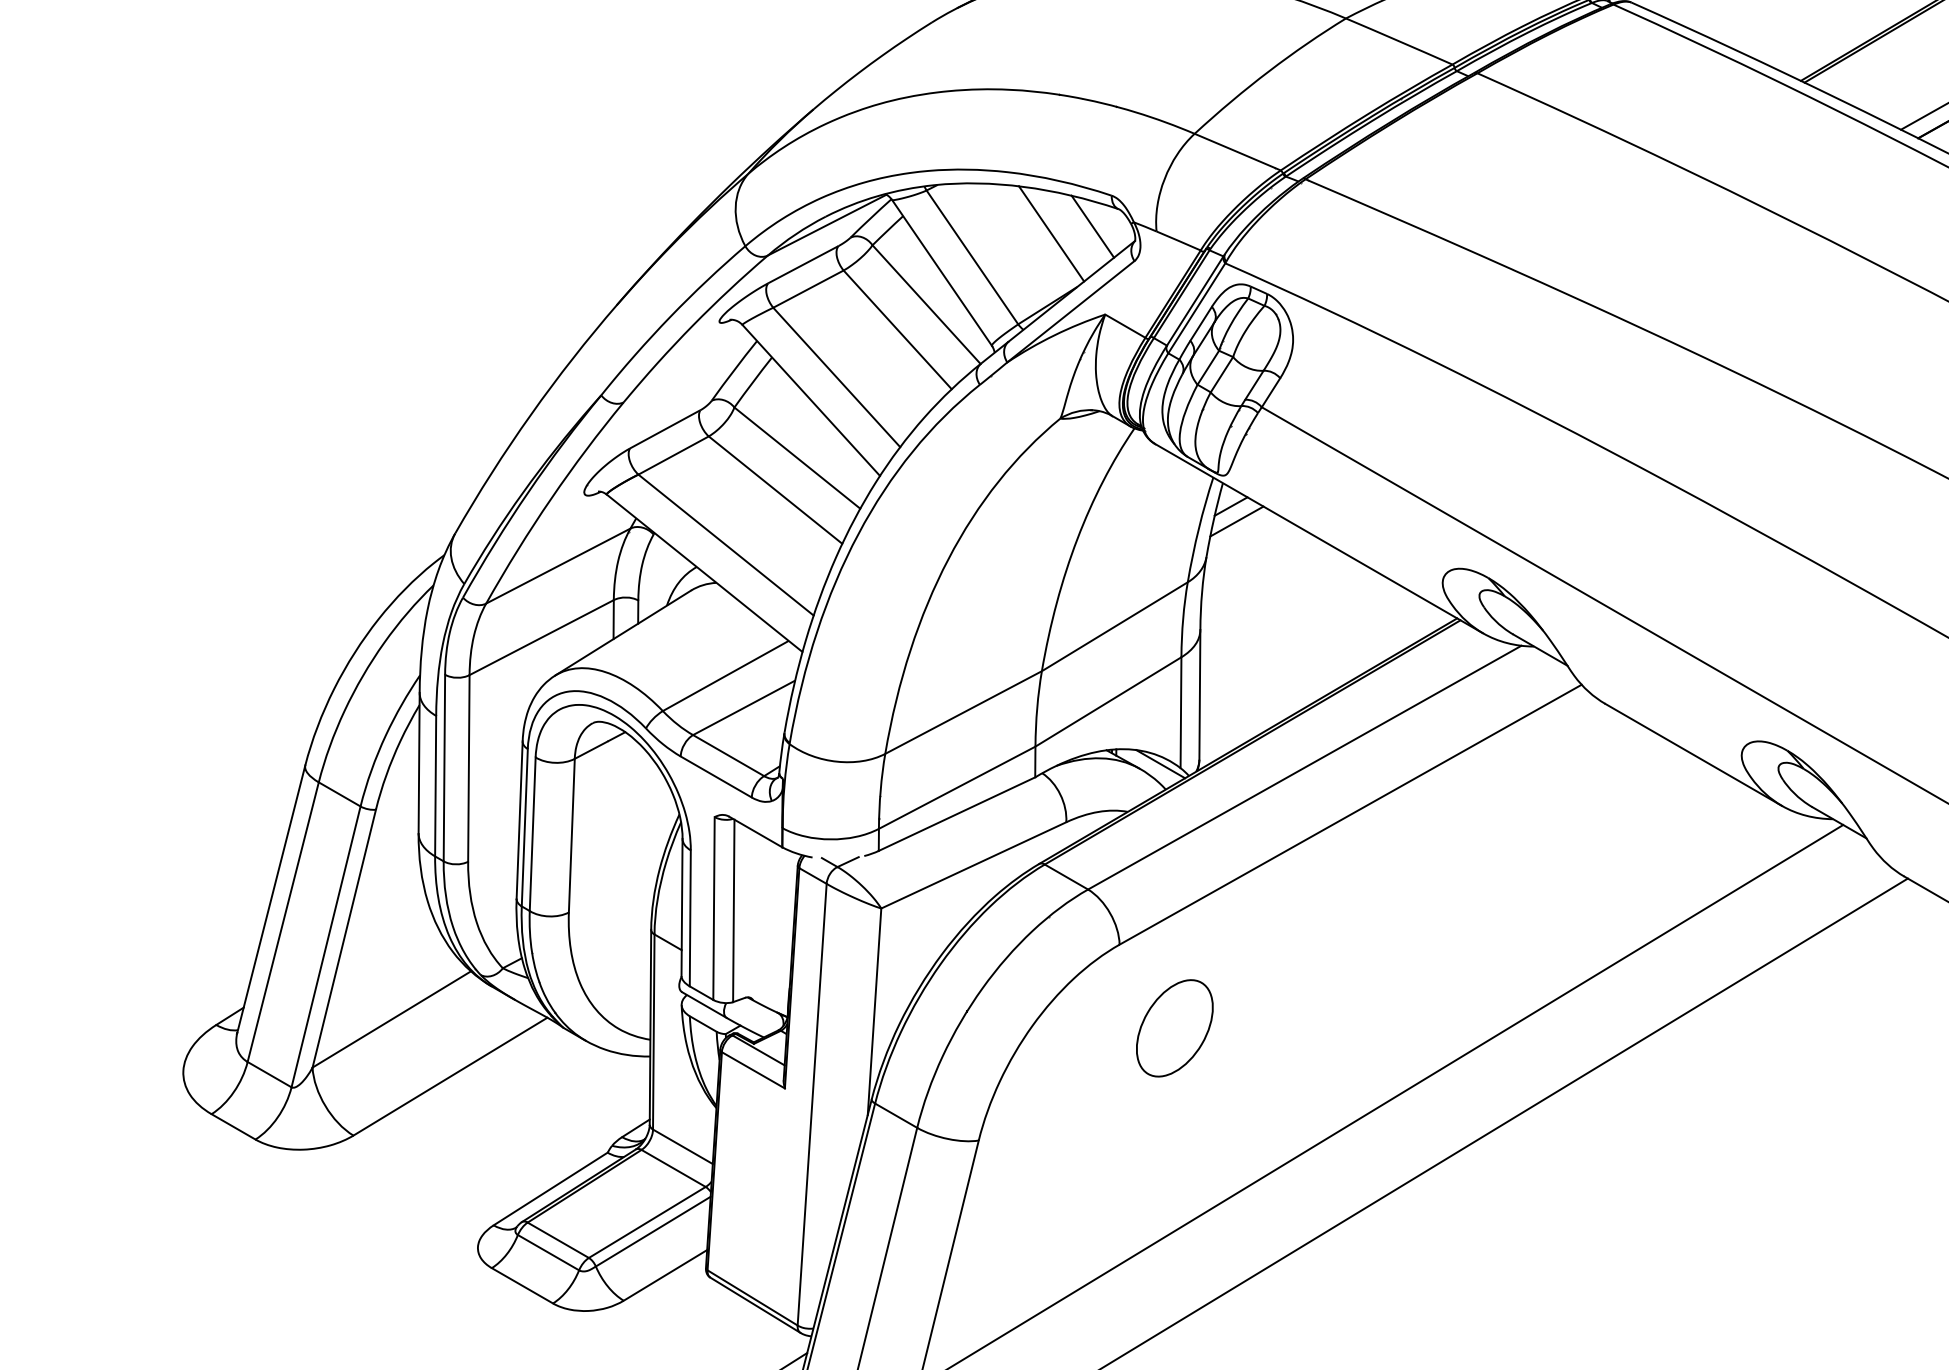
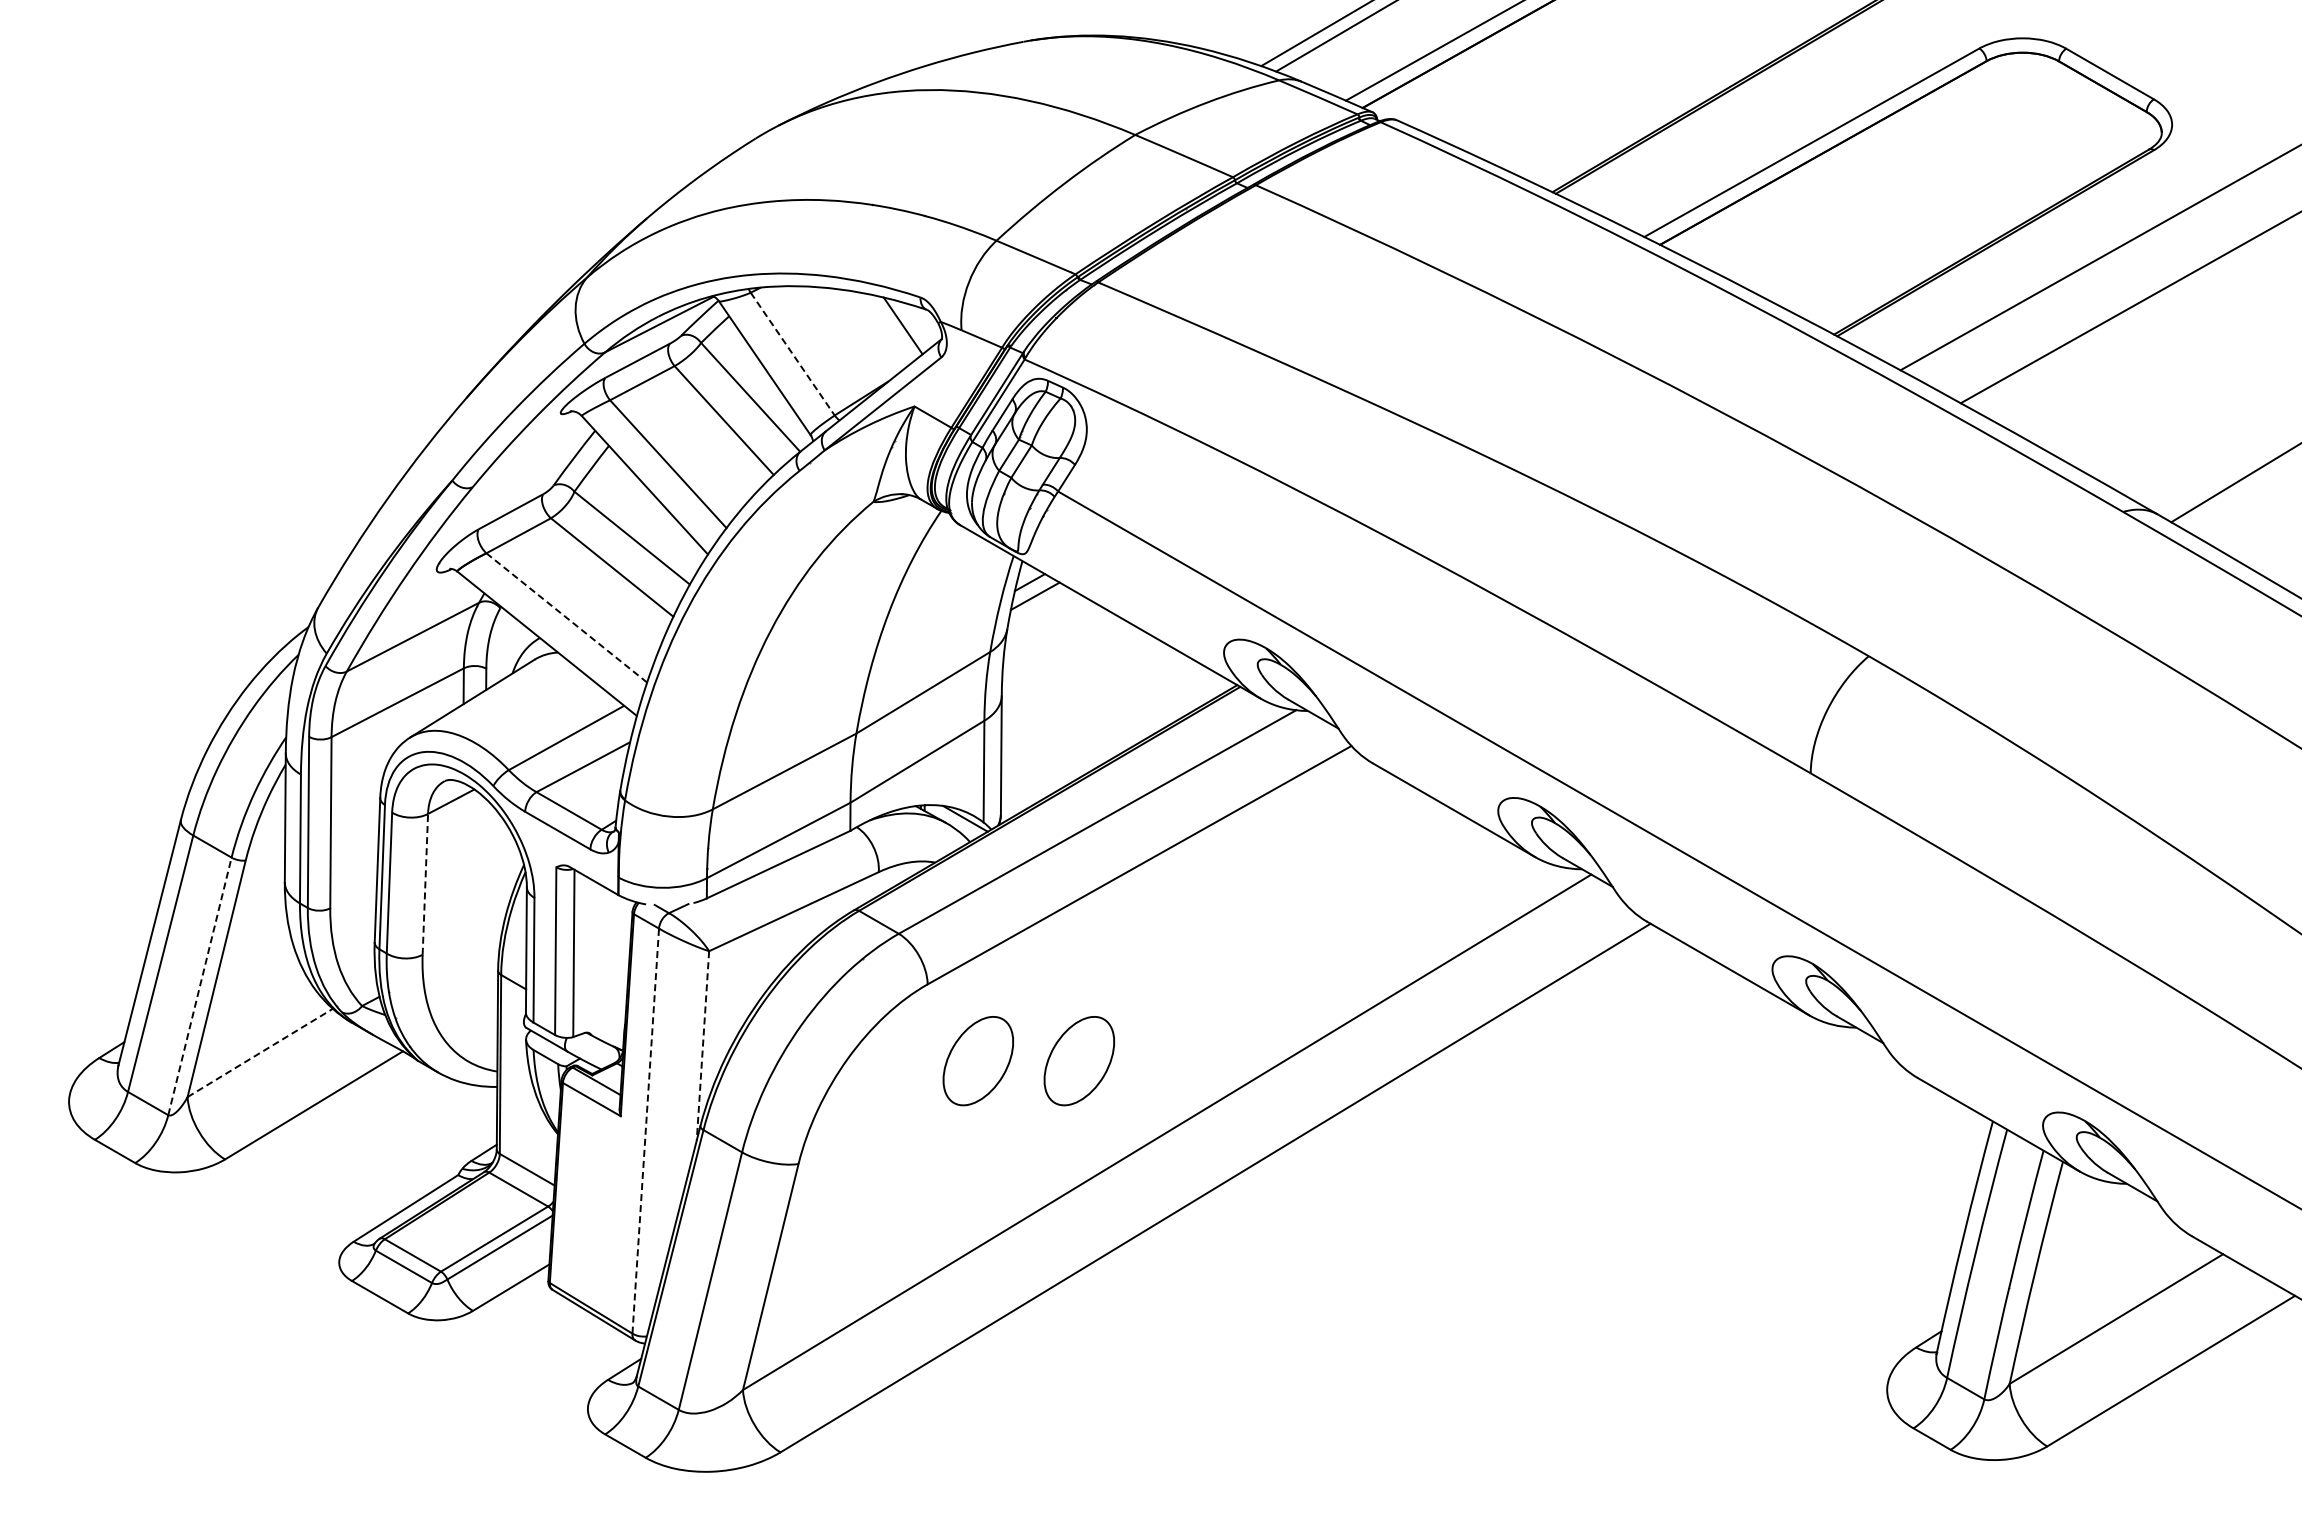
line: (1051, 233) -> (865, 332), removed
line: (973, 257) -> (793, 354), solid -> dashed
line: (726, 545) -> (567, 618), solid -> dashed
line: (572, 834) -> (425, 883), solid -> dashed
line: (325, 947) -> (199, 986), solid -> dashed
line: (874, 1011) -> (702, 1045), solid -> dashed
line: (392, 1018) -> (260, 1052), solid -> dashed
part: (1284, 1028) -> (1078, 1061), added
line: (811, 1105) -> (645, 1131), solid -> dashed

